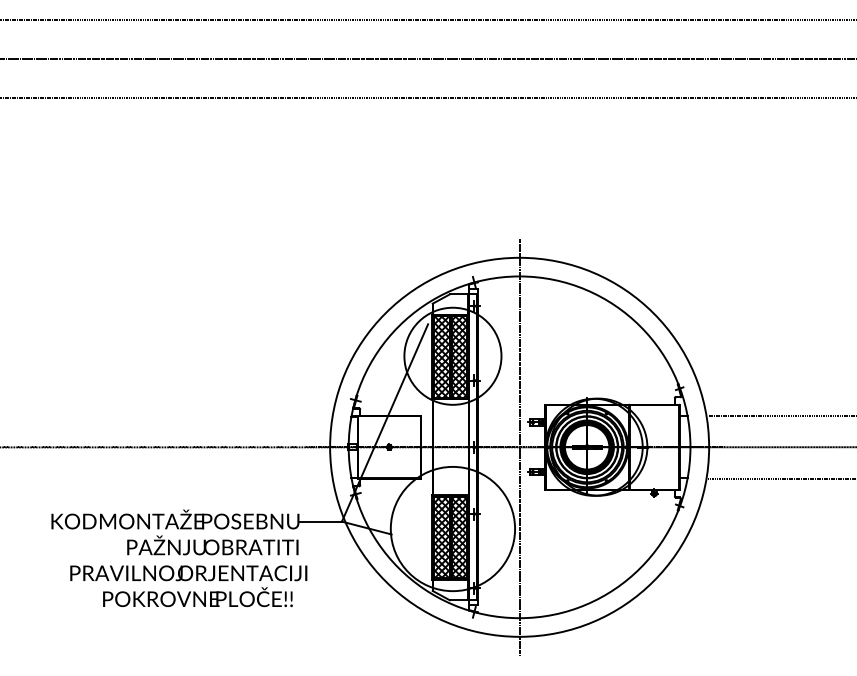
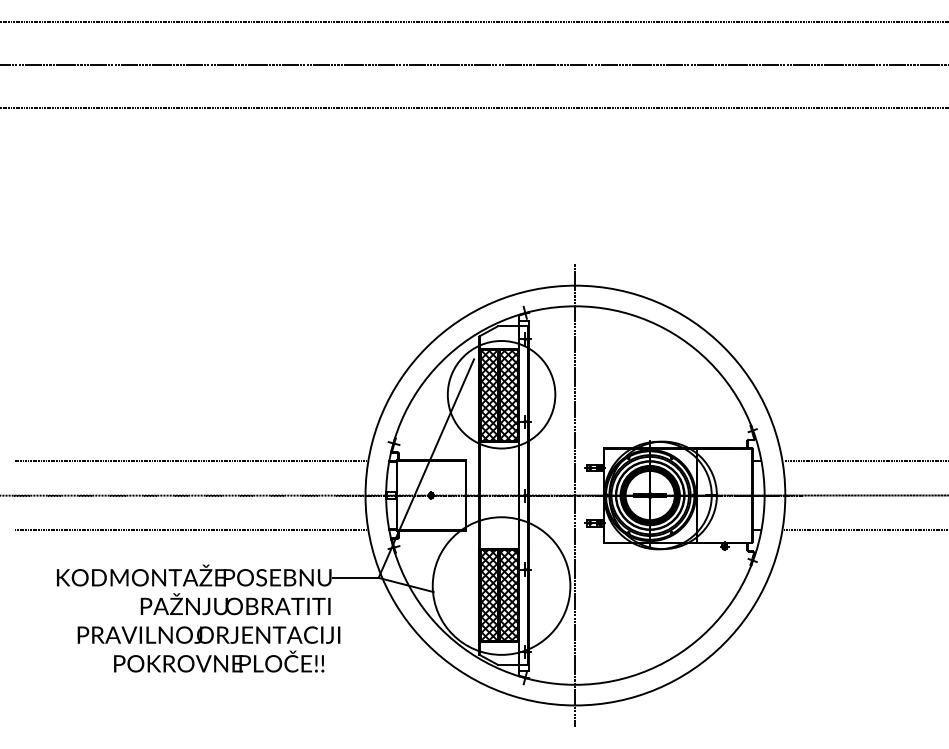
line: (172, 416) -> (190, 461), added
line: (172, 478) -> (190, 530), added

